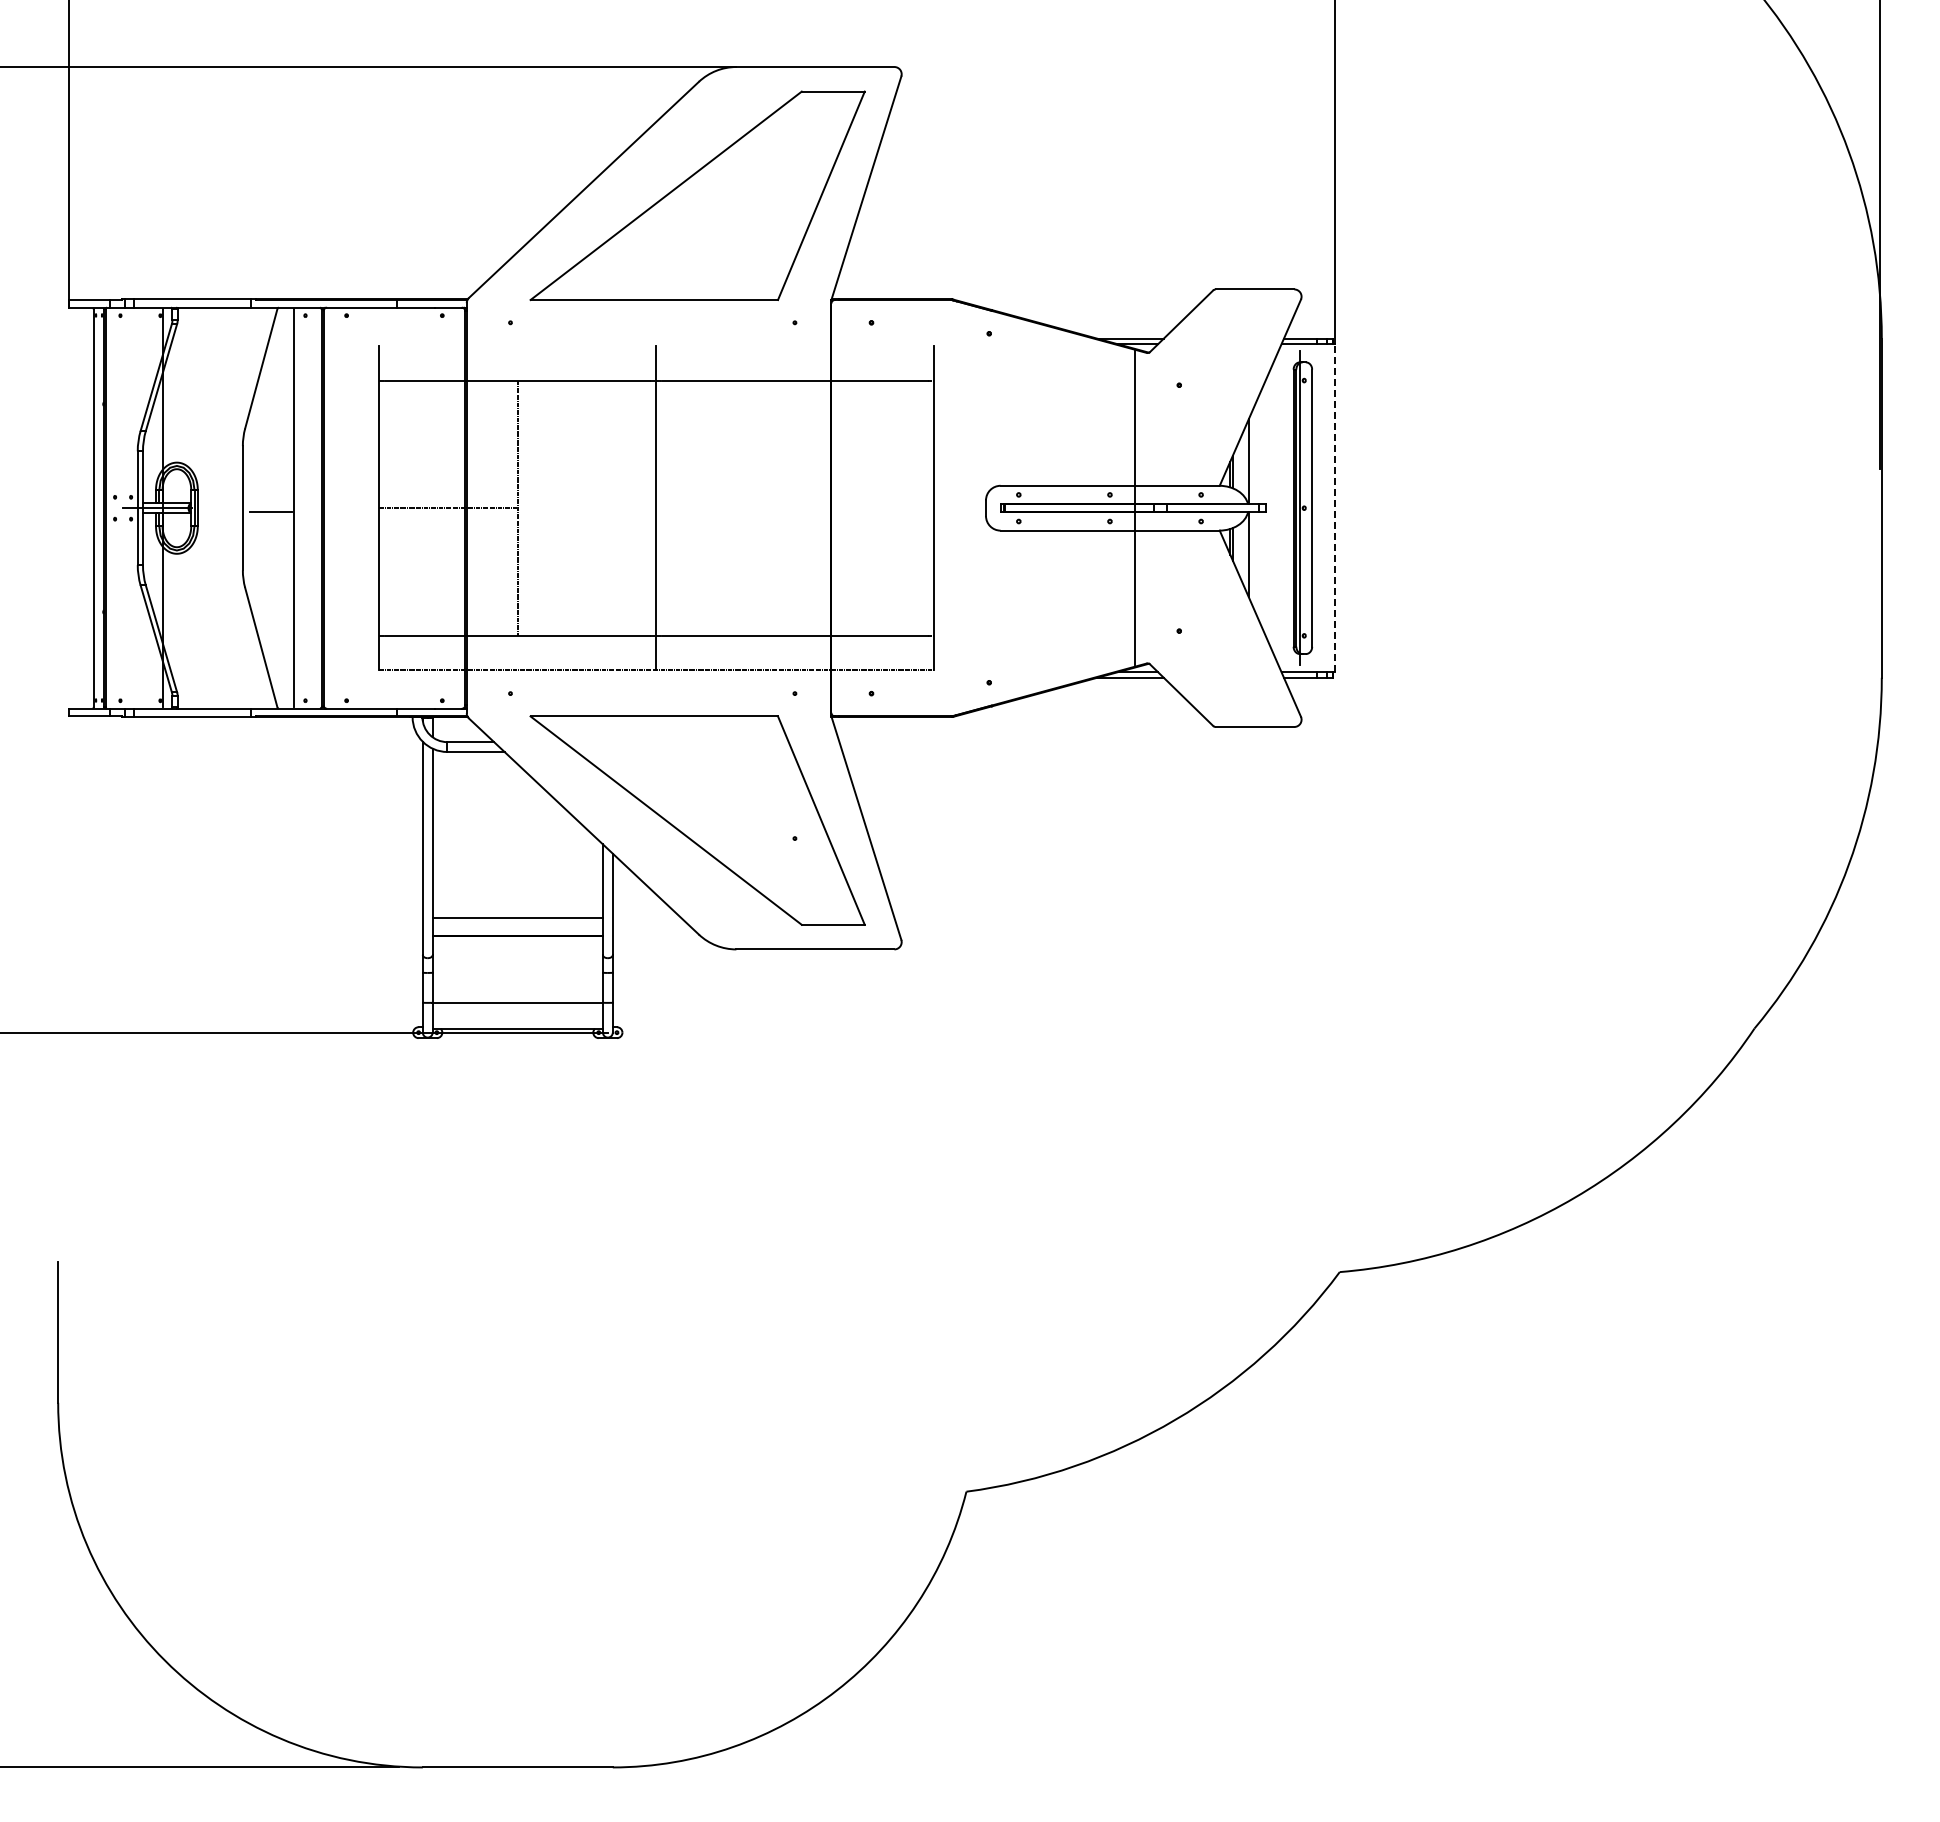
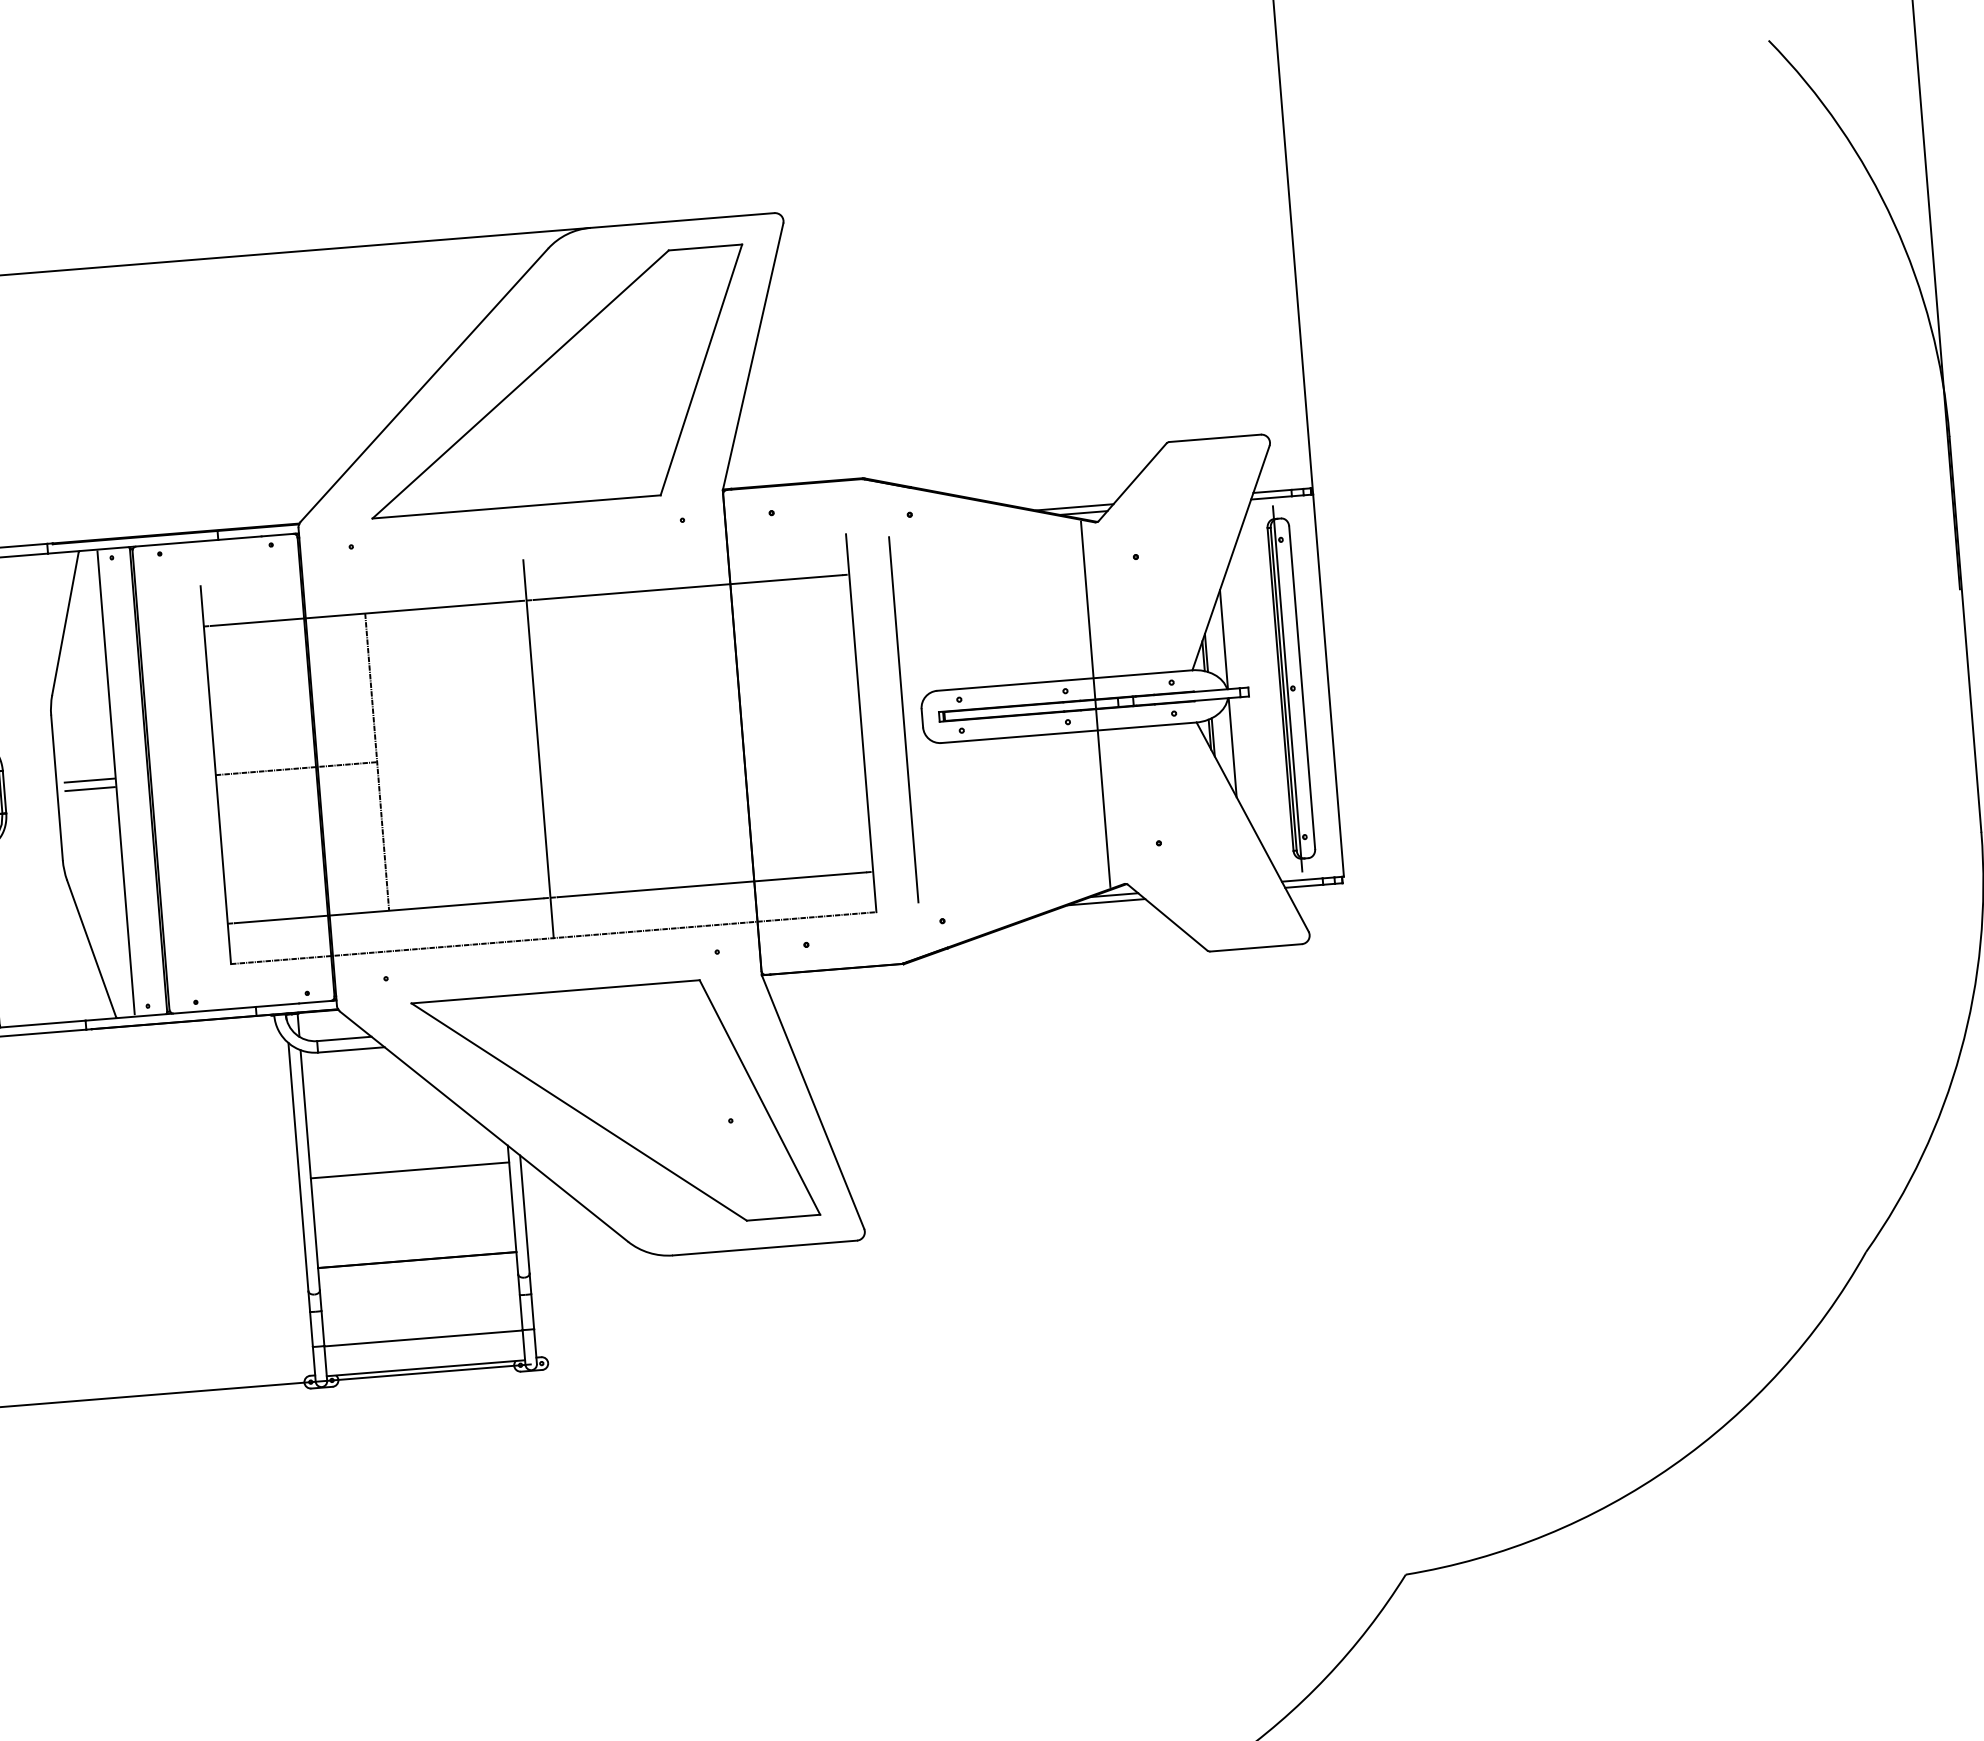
line: (270, 504) -> (88, 780), added
line: (1334, 507) -> (1328, 684), dashed -> solid
line: (970, 508) -> (904, 720), added
line: (517, 917) -> (409, 1170), moved

